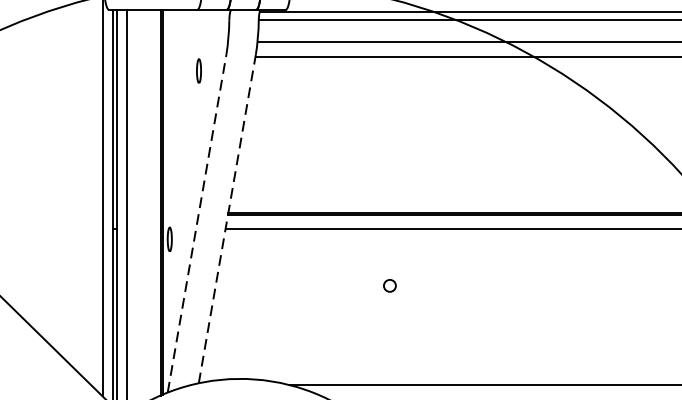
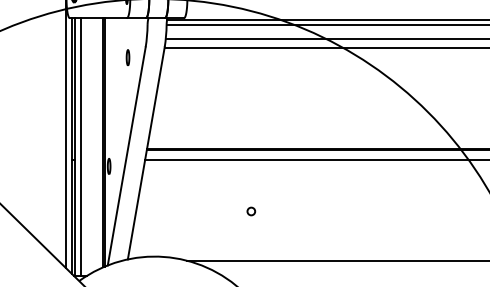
line: (227, 219) -> (146, 153), dashed -> solid
line: (196, 223) -> (126, 156), dashed -> solid
circle: (390, 285) -> (251, 211), moved

